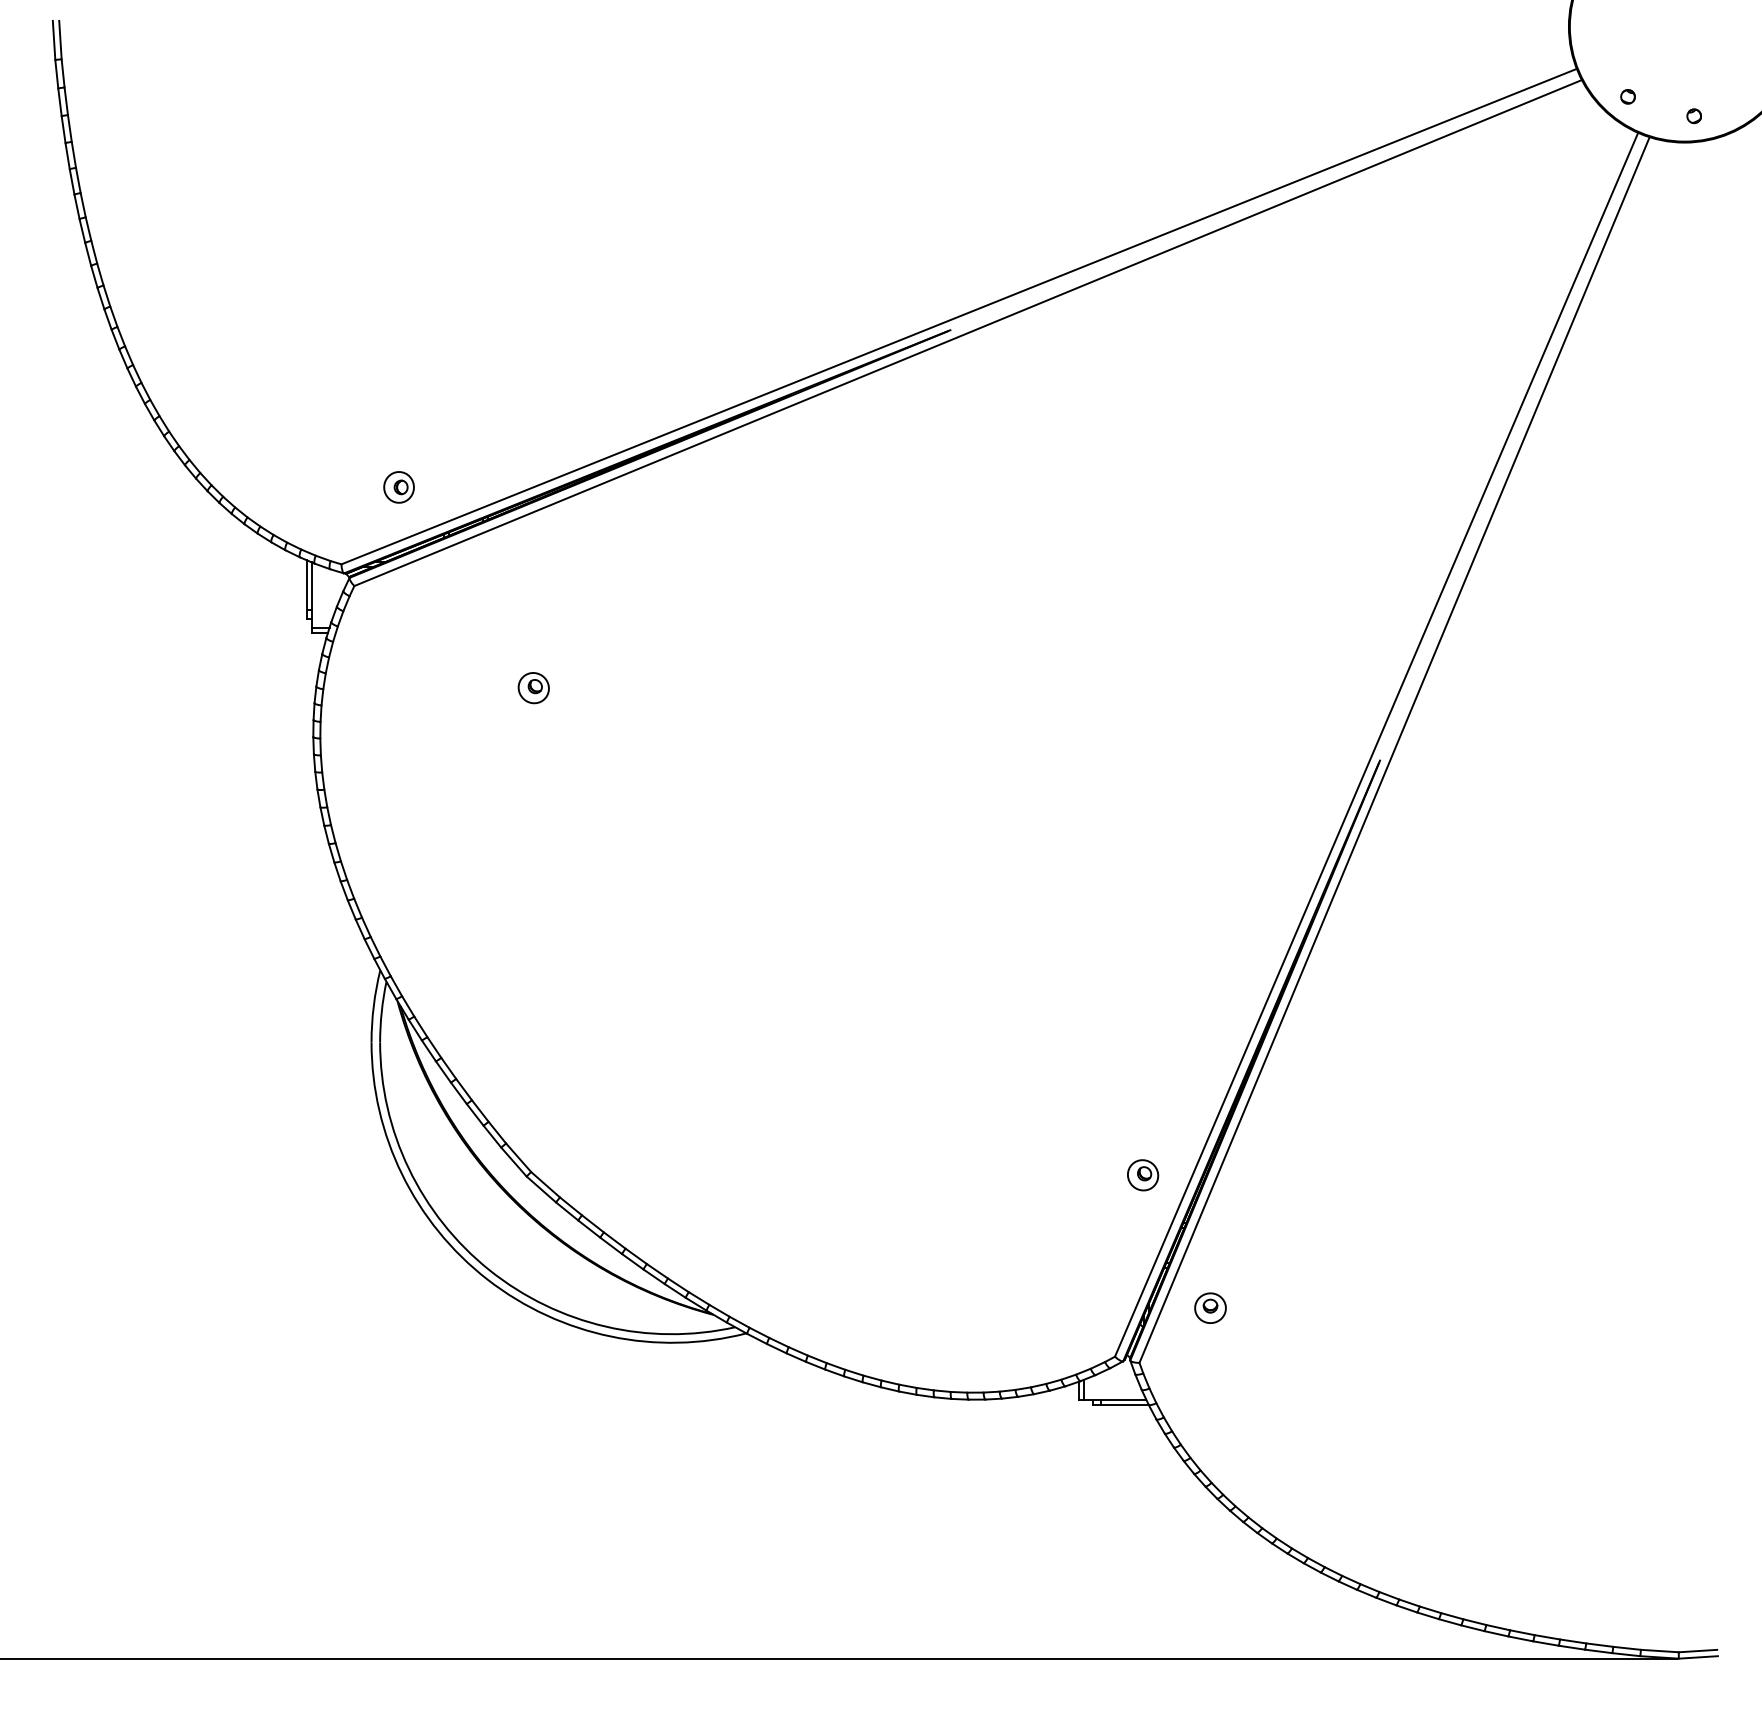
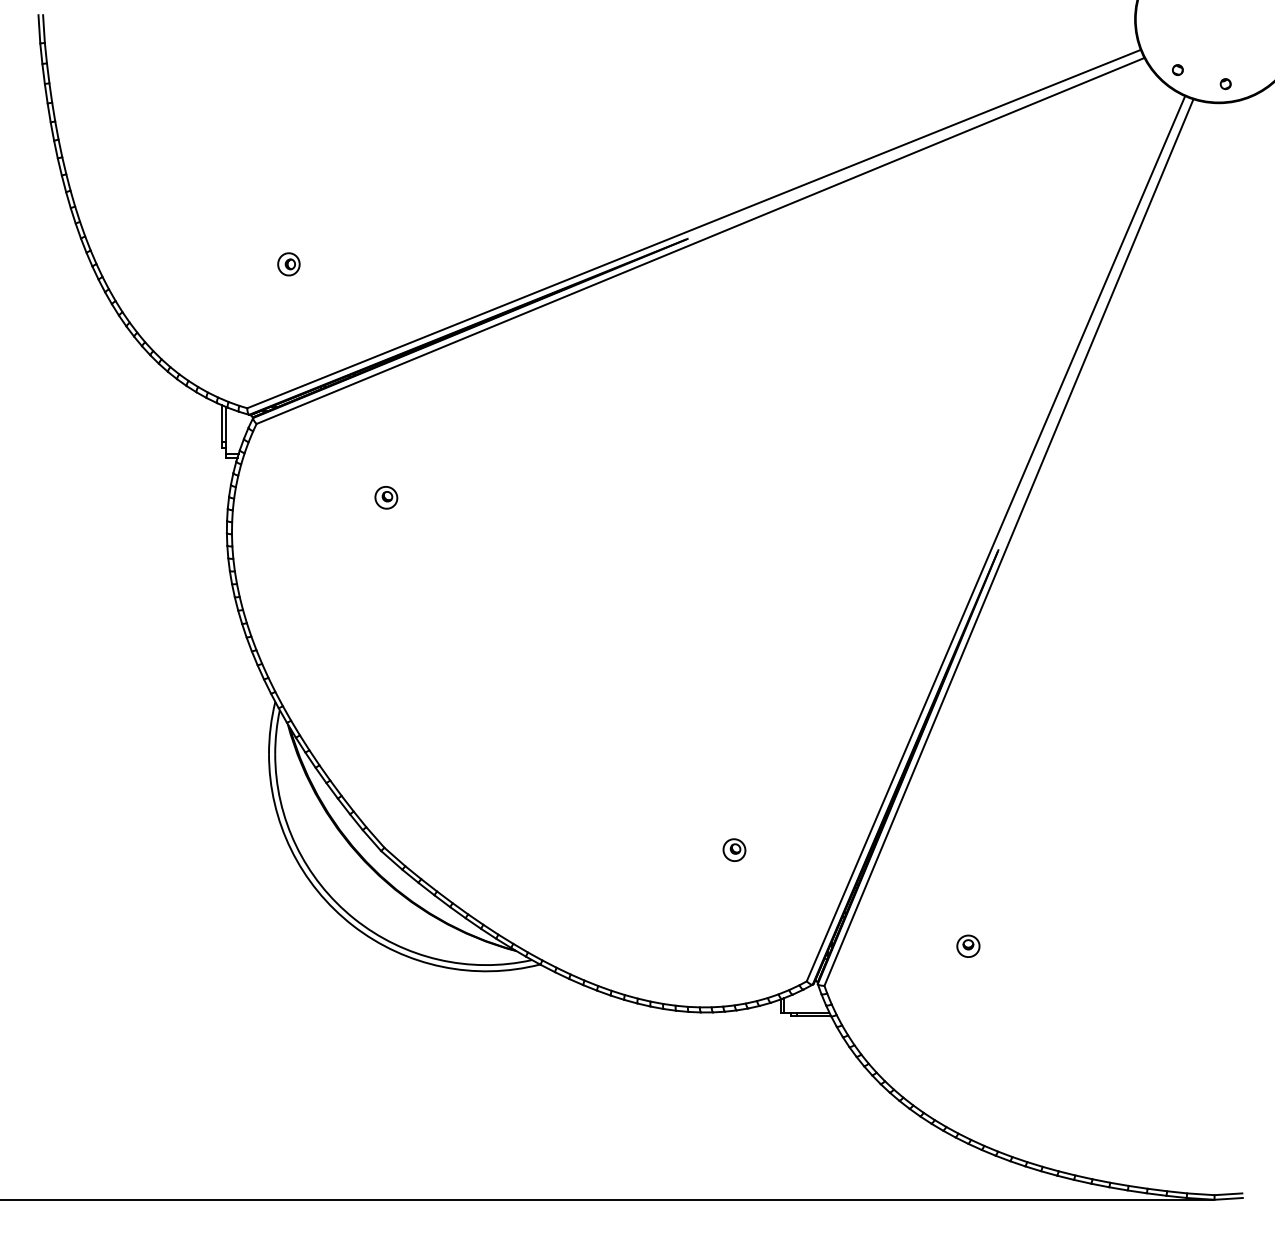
part: (398, 487) -> (288, 264), moved
part: (1143, 1175) -> (734, 850), moved
part: (1210, 1307) -> (968, 945), moved

